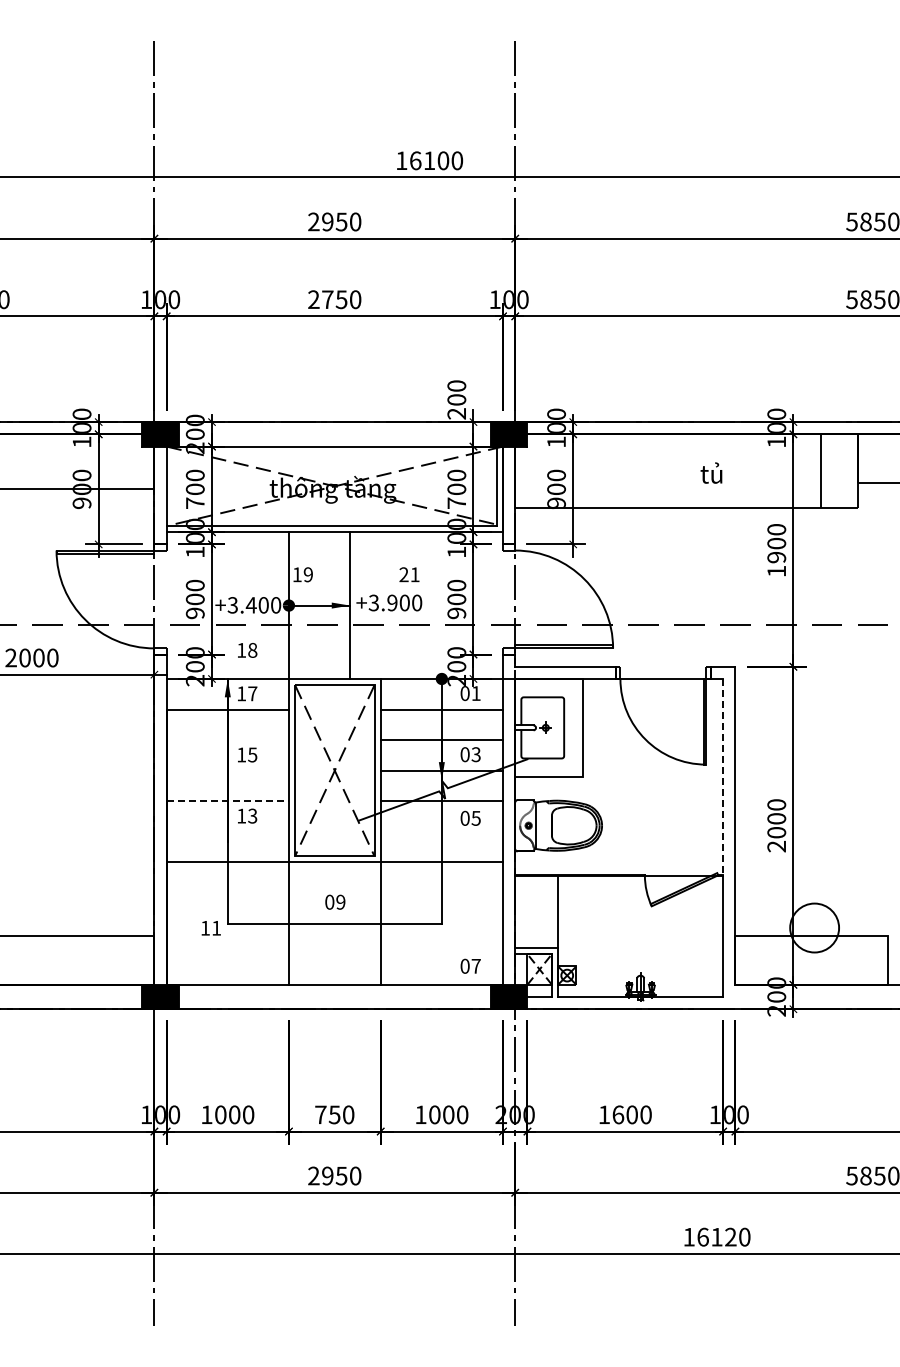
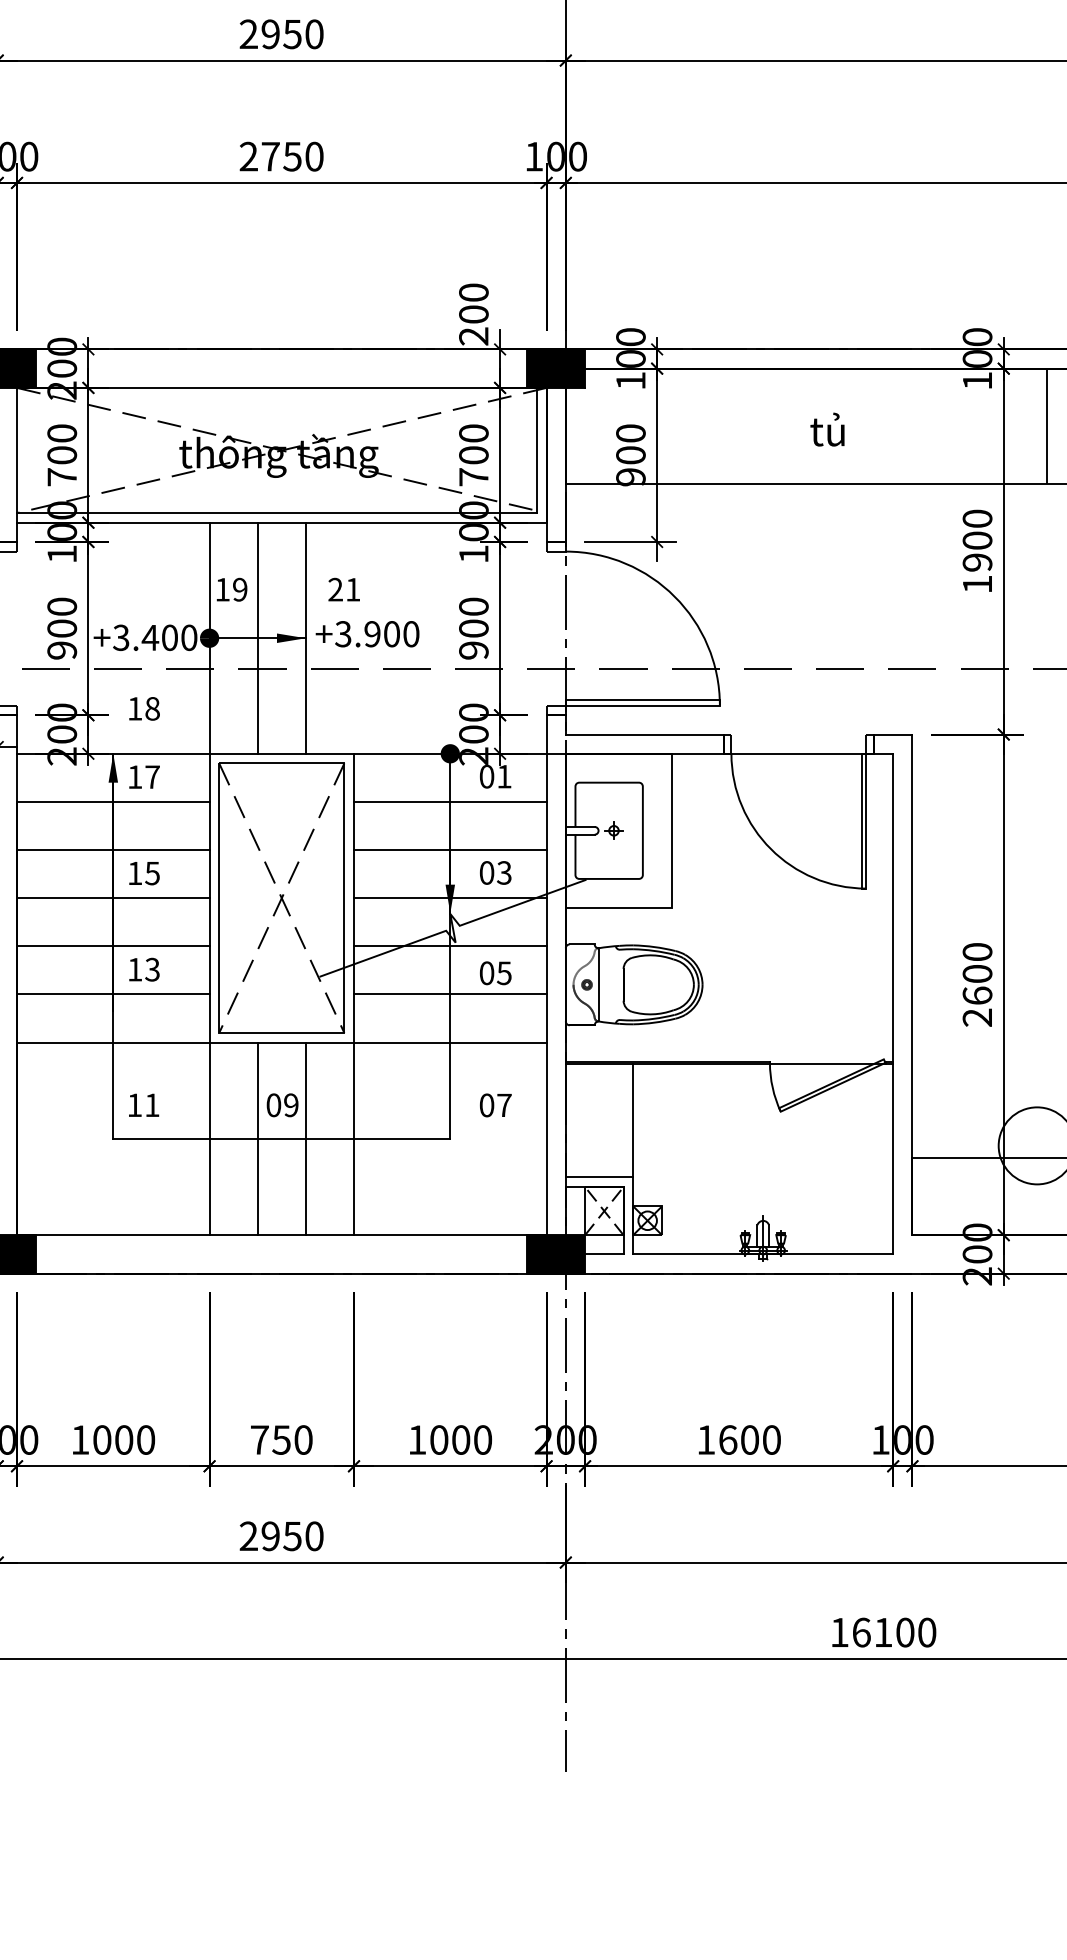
text: (711, 472) -> (827, 428), moved
text: (409, 574) -> (344, 589), moved
line: (319, 605) -> (257, 638), added
line: (227, 740) -> (112, 850), added
line: (227, 770) -> (112, 897), added
line: (723, 776) -> (893, 907), dashed -> solid
line: (228, 801) -> (114, 946), dashed -> solid
line: (227, 831) -> (112, 993), added
line: (441, 831) -> (449, 993), added
text: (776, 832) -> (977, 995), 2000 -> 2600
line: (319, 923) -> (257, 1138), added
line: (350, 923) -> (306, 1138), added
text: (210, 928) -> (142, 1105), moved
text: (470, 965) -> (495, 1104), moved
text: (730, 1236) -> (904, 1631), 16120 -> 16100

